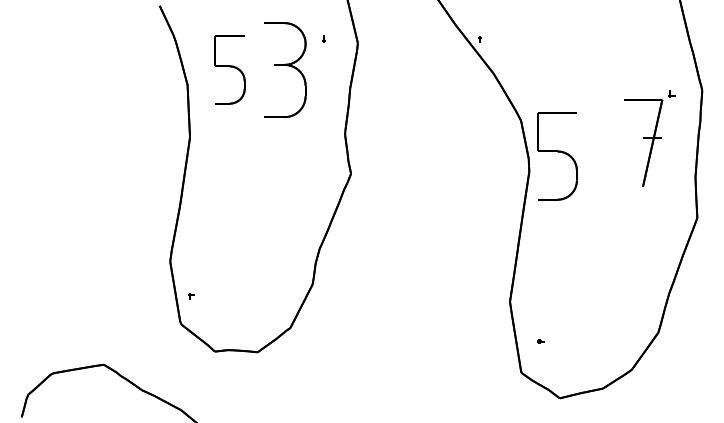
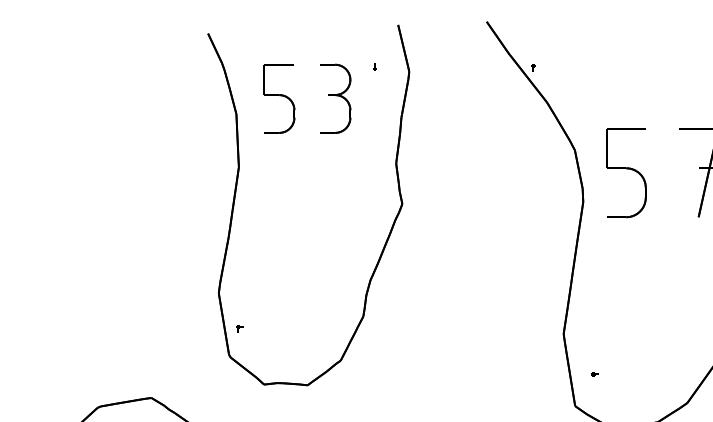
part: (285, 69) -> (335, 98), size x0.71
part: (557, 156) -> (626, 173), moved

